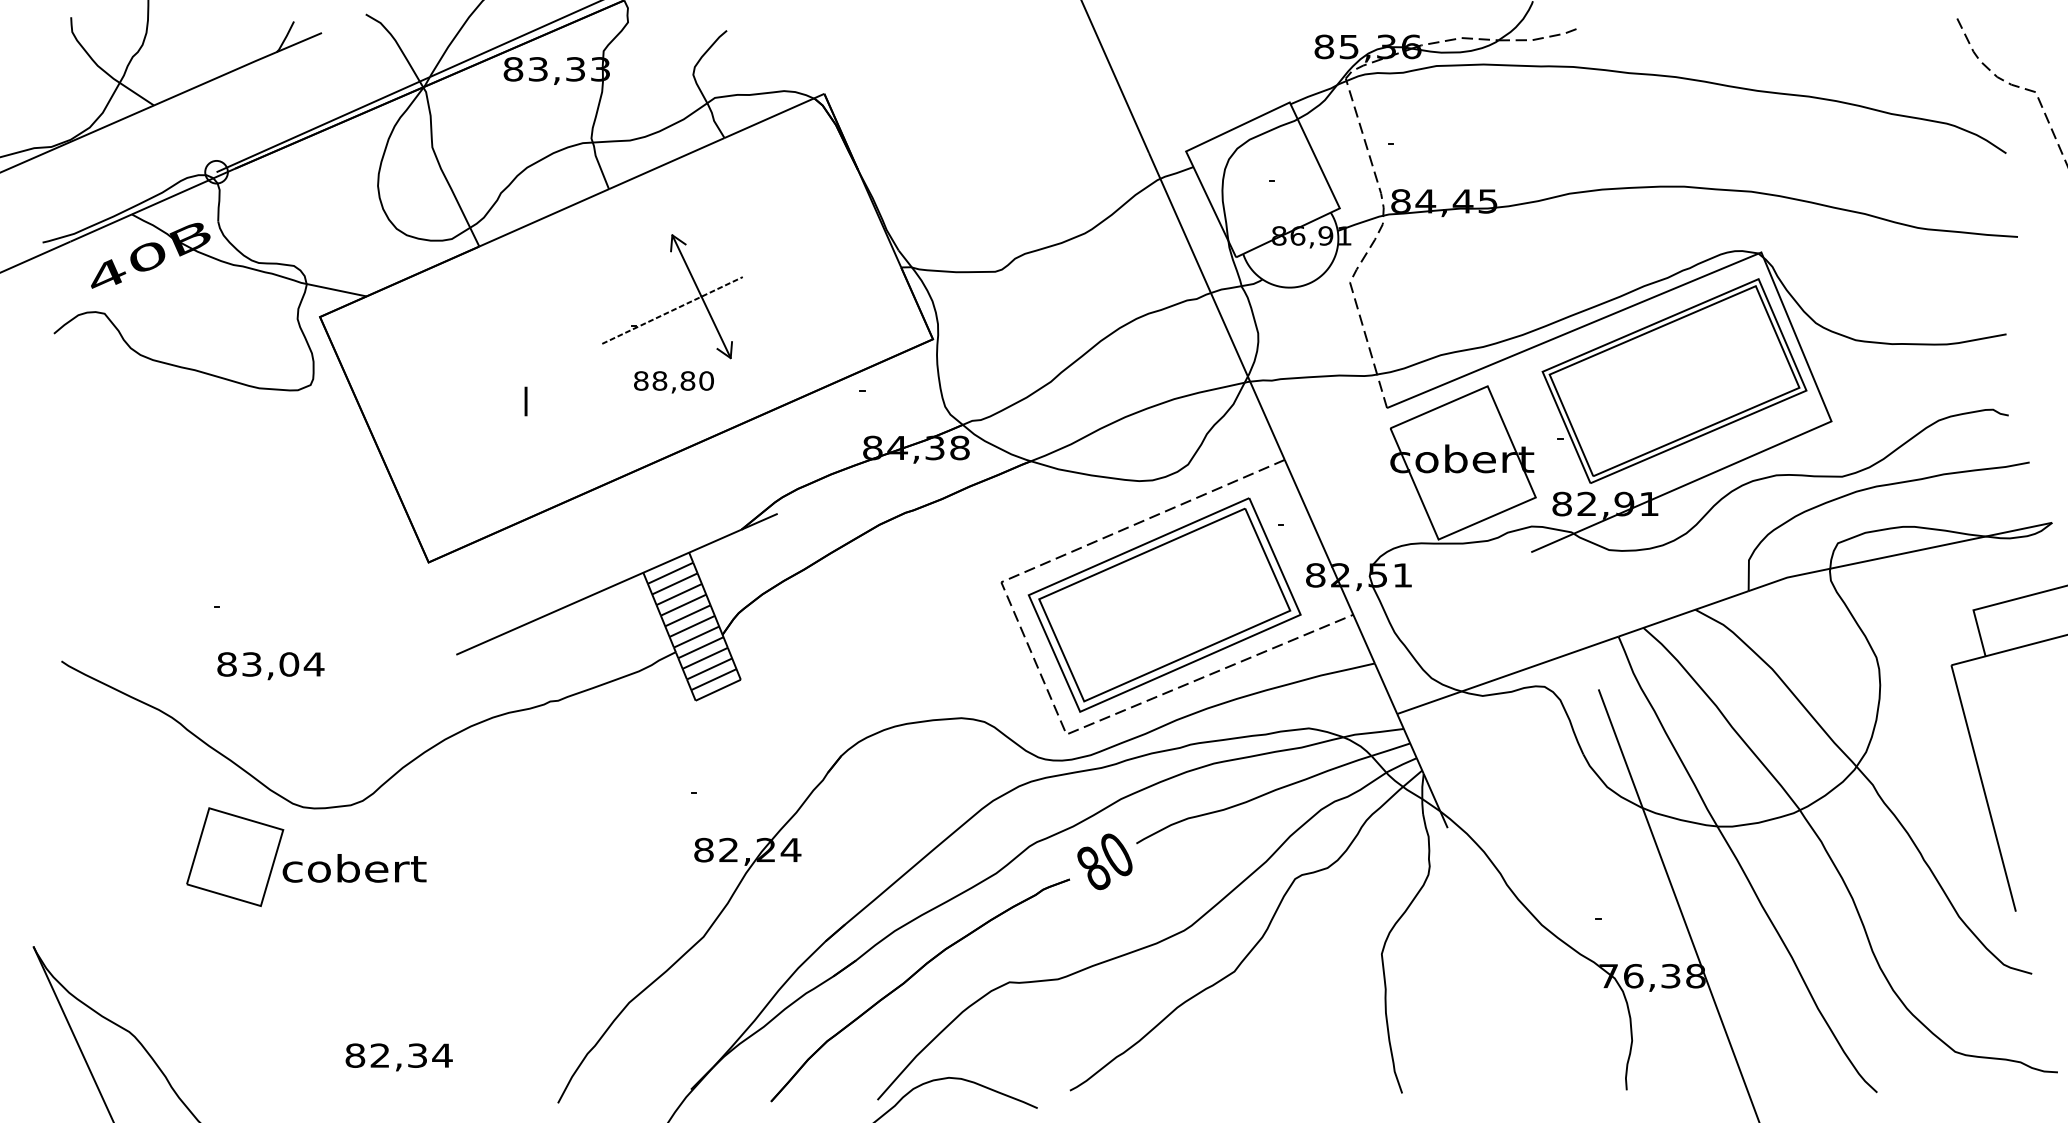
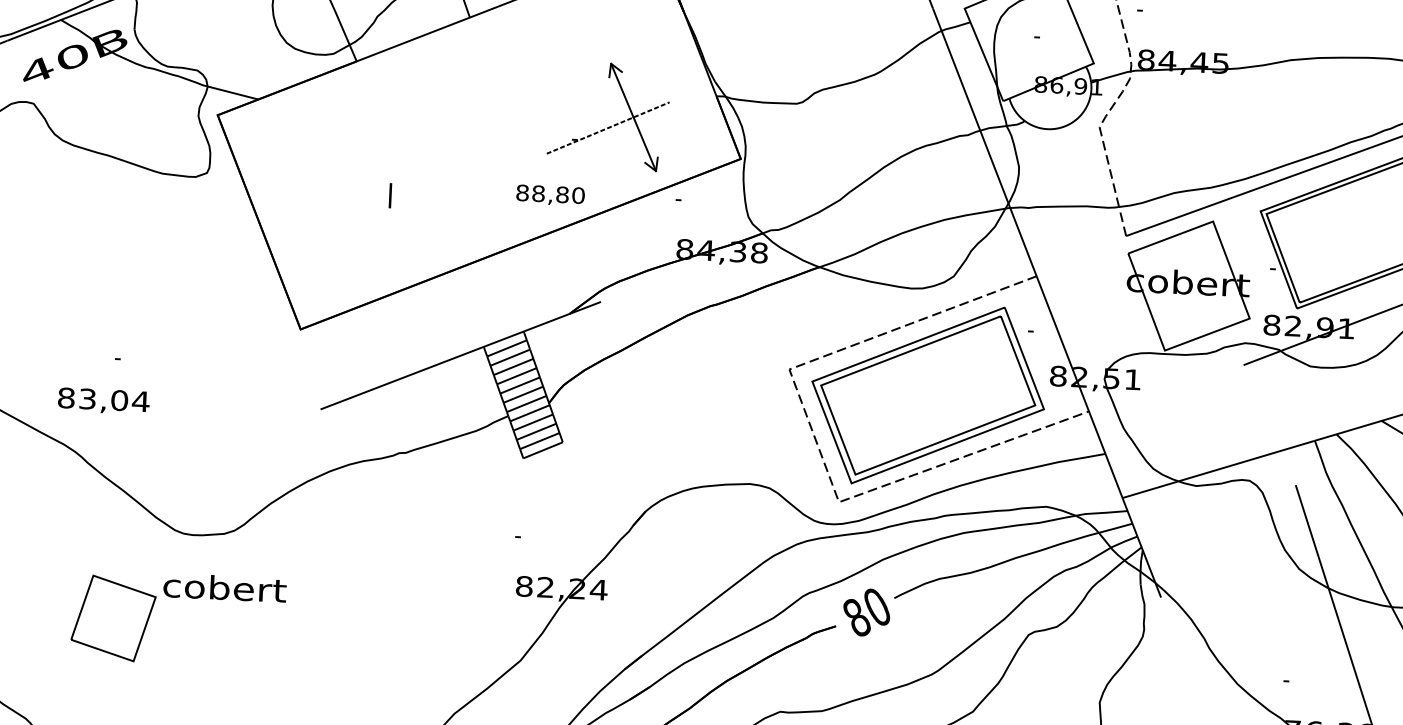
part: (678, 306) -> (613, 124), moved
text: (673, 382) -> (550, 195), moved
text: (270, 666) -> (103, 401), moved
part: (235, 856) -> (113, 617), moved

